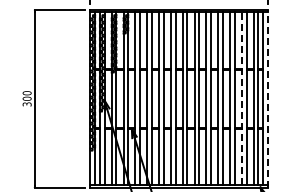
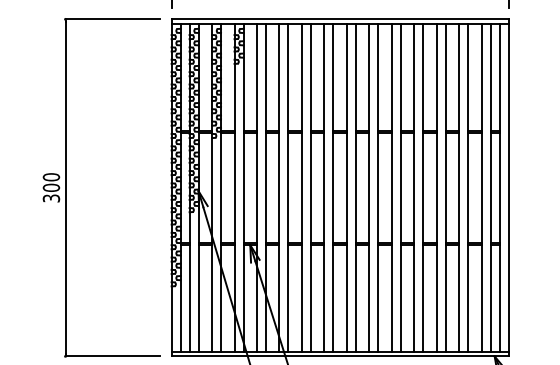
line: (241, 98) -> (458, 187), dashed -> solid
line: (267, 98) -> (507, 187), dashed -> solid

